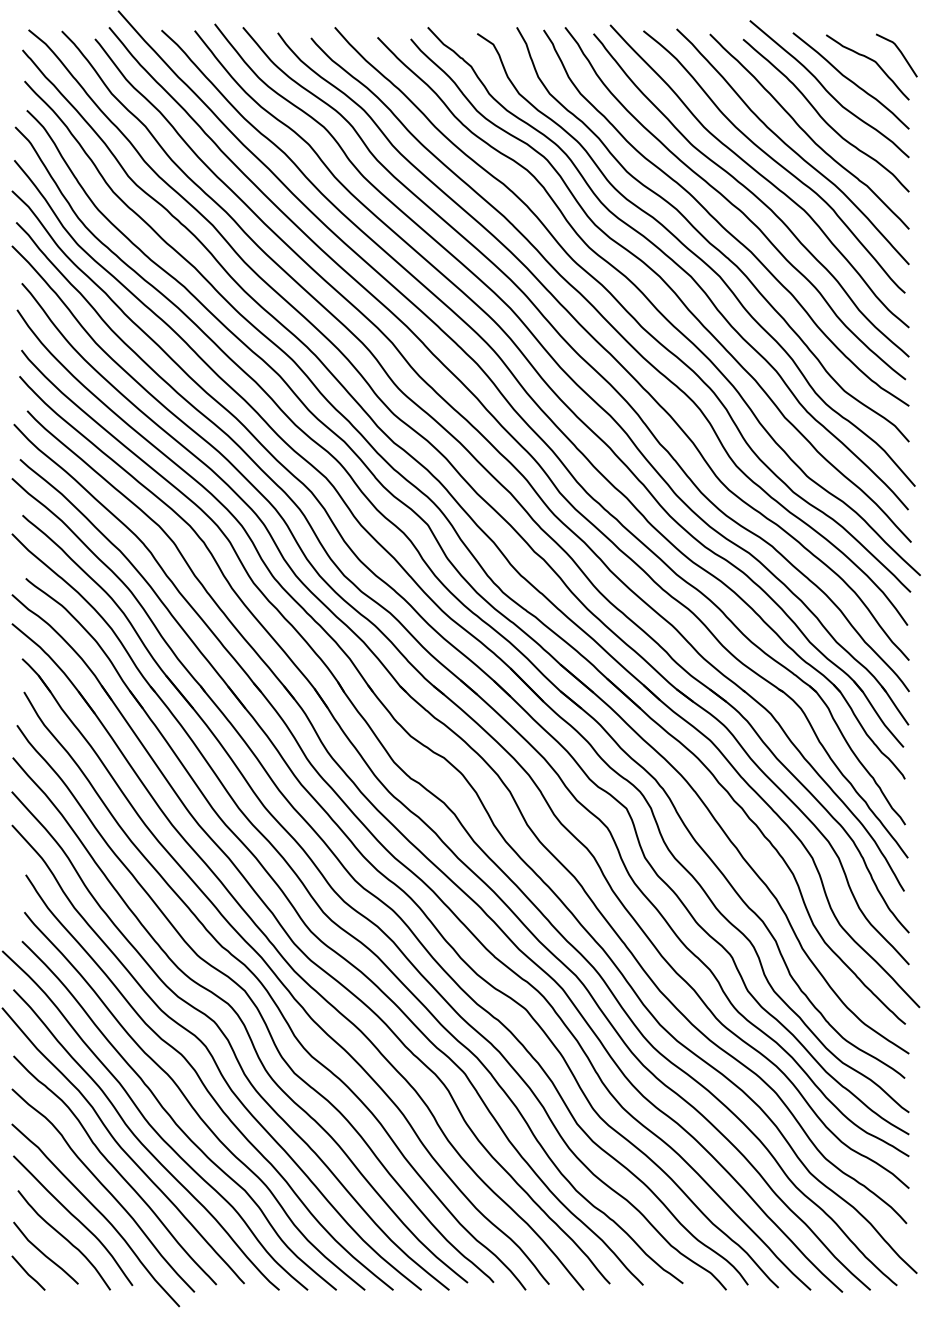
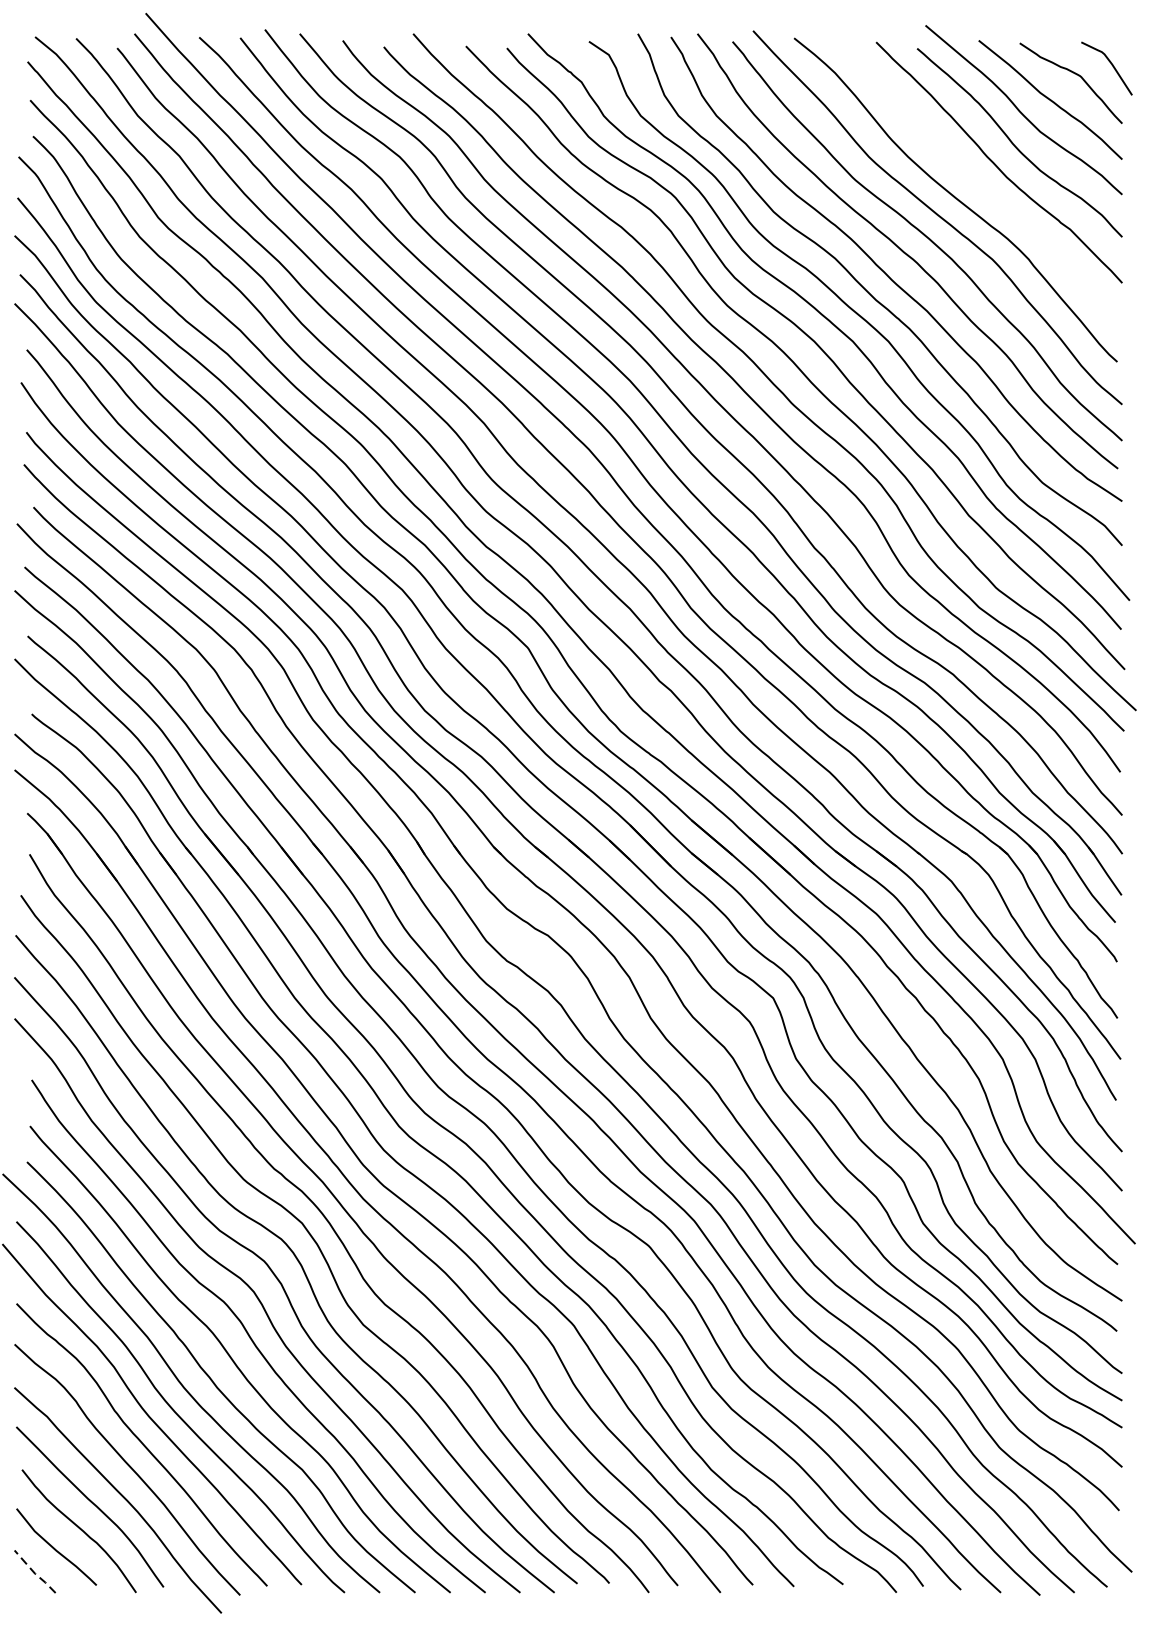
curve: (791, 147) -> (976, 182), removed
line: (27, 1274) -> (33, 1573), solid -> dashed

